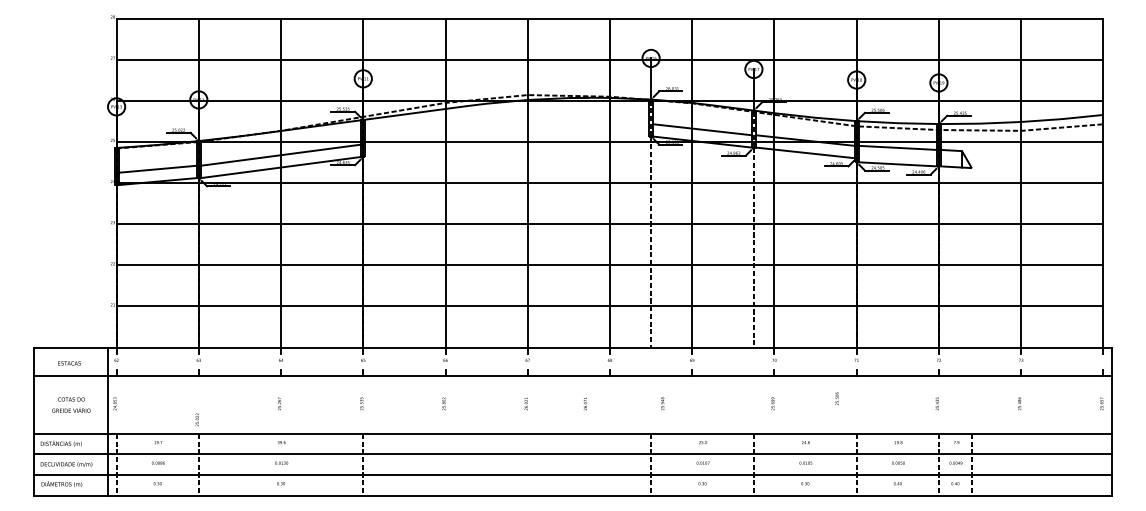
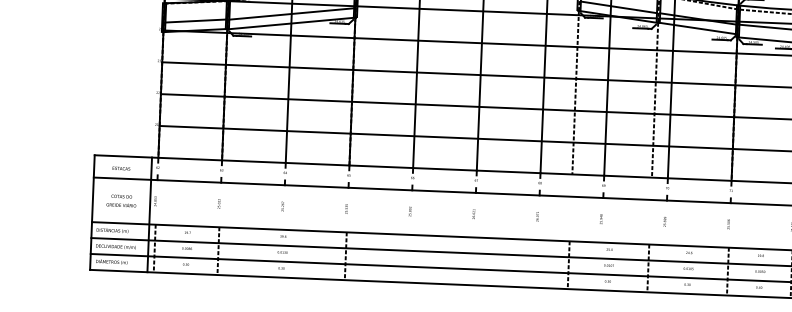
text: (836, 398) -> (728, 224), moved
text: (584, 403) -> (536, 216), moved
text: (662, 403) -> (601, 219), moved
text: (196, 419) -> (218, 203), moved

